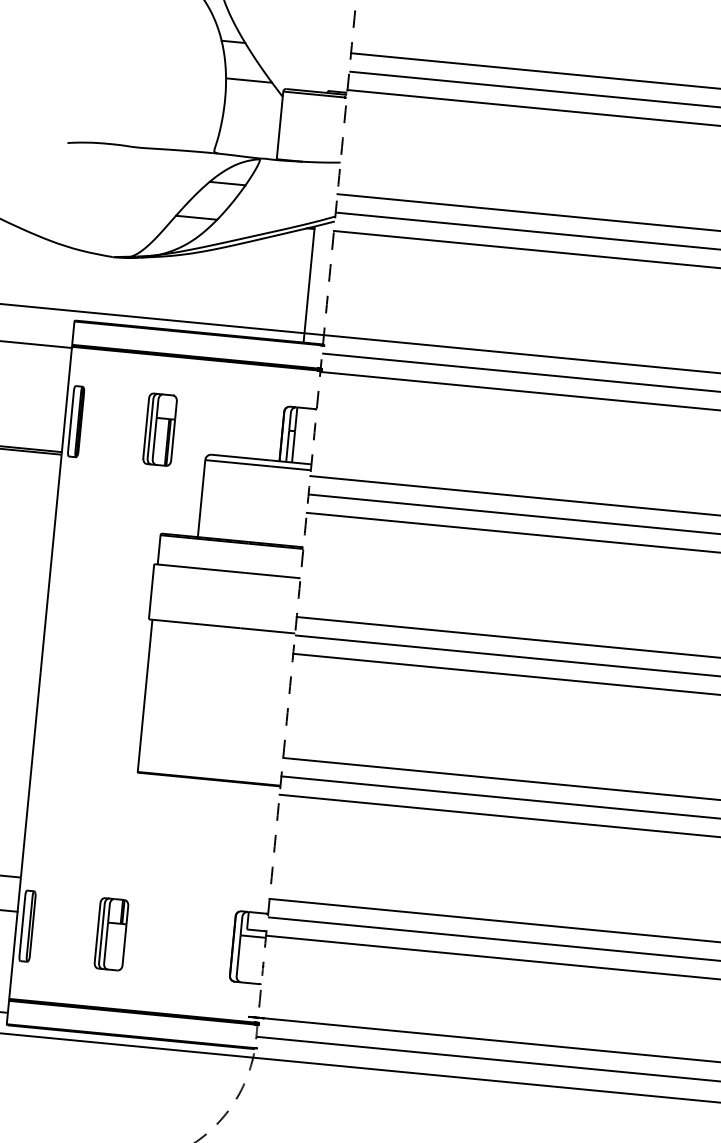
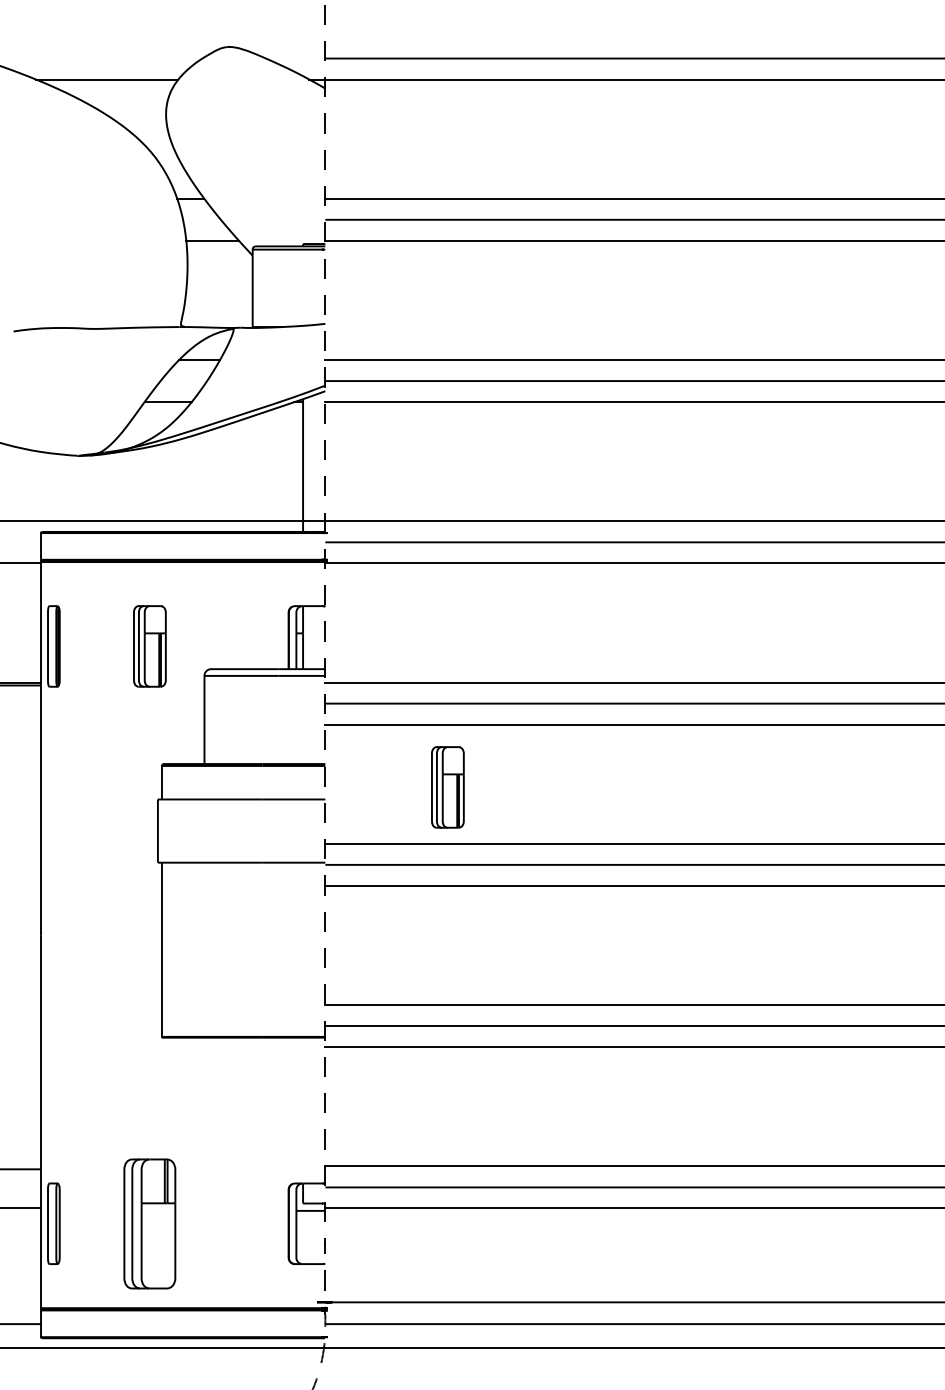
part: (408, 578) -> (447, 787), added
part: (111, 934) -> (149, 1223), size x1.6

